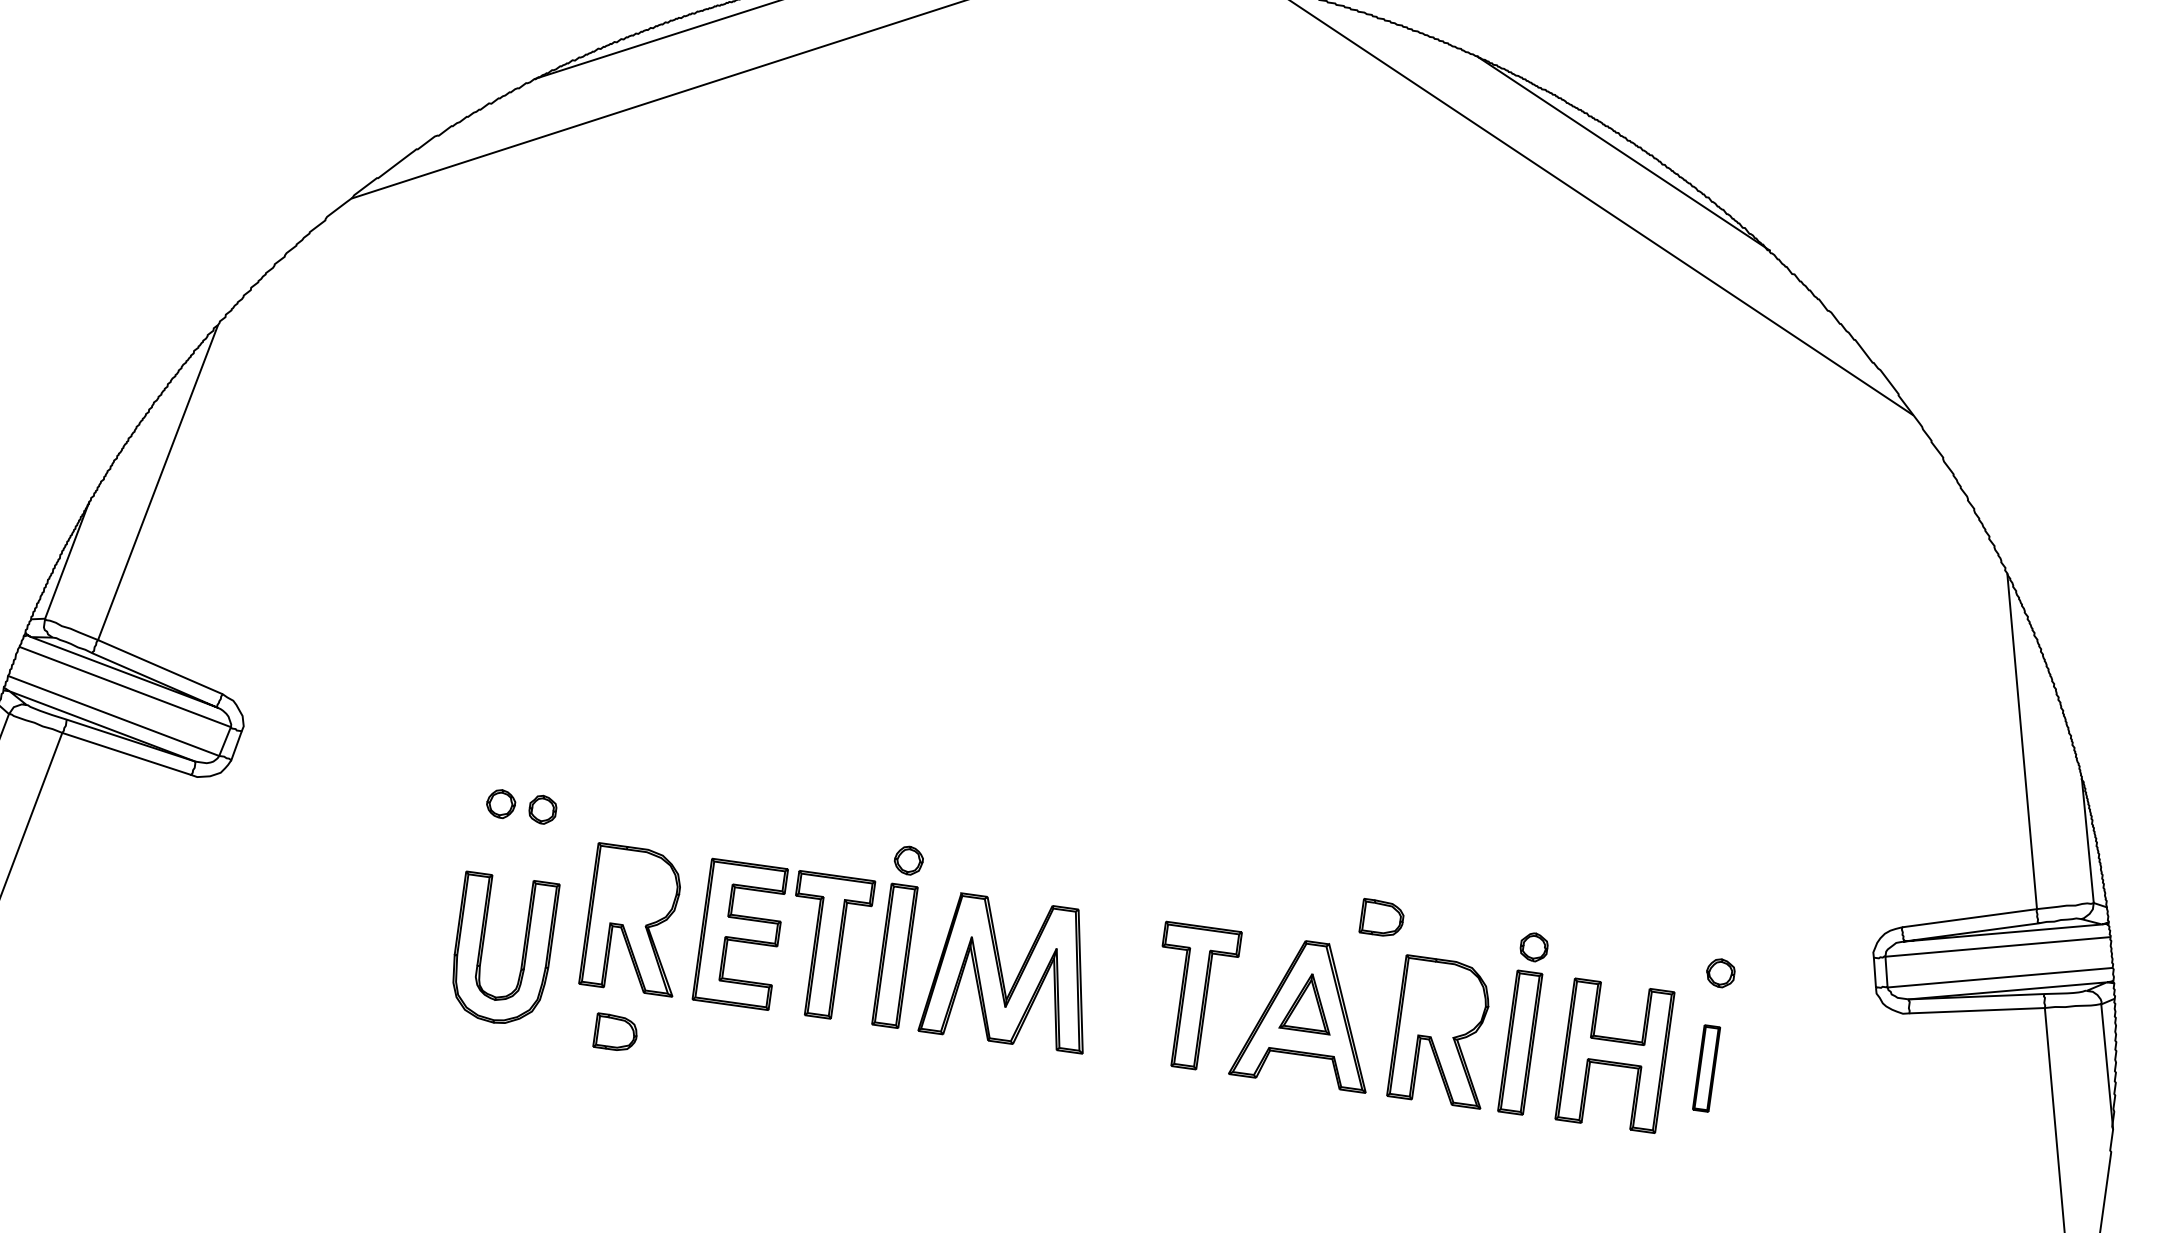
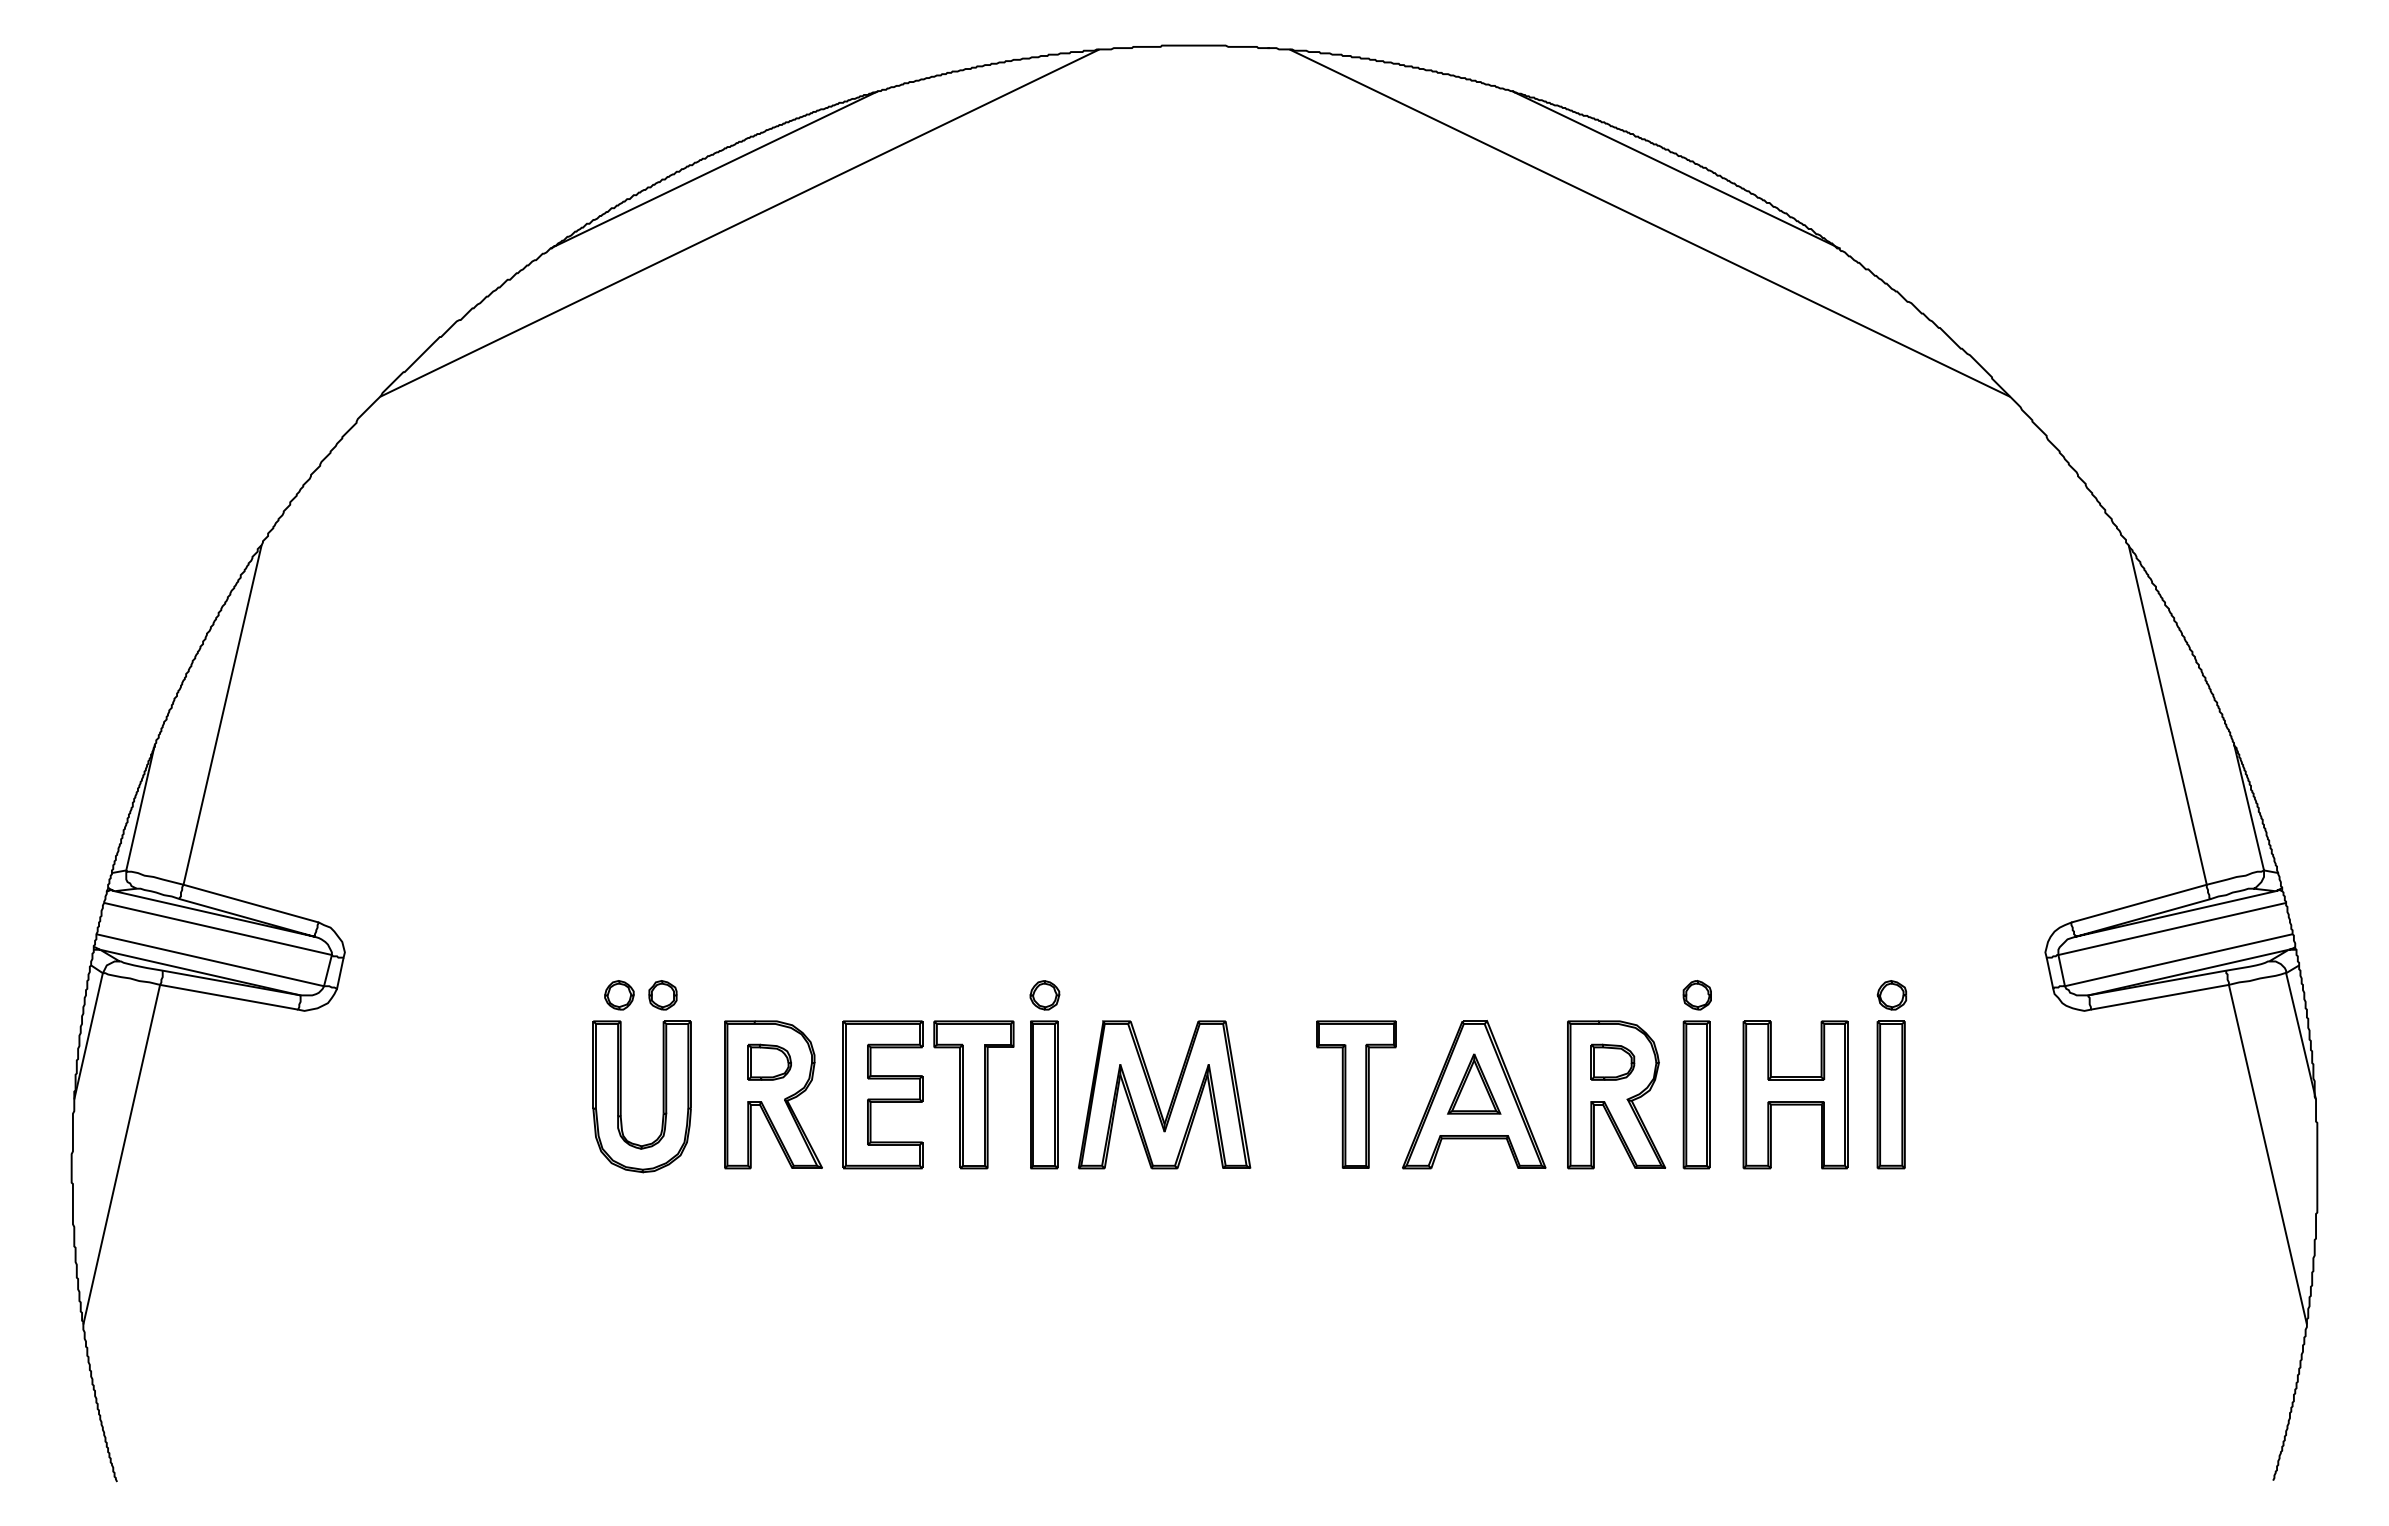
part: (1382, 917) -> (1612, 1061), moved
part: (483, 947) -> (621, 1096), moved
part: (616, 1032) -> (769, 1061), moved
part: (1706, 1068) -> (1890, 1094), size x1.67

